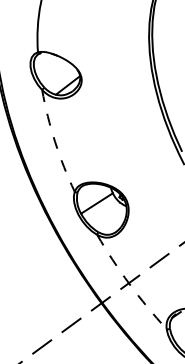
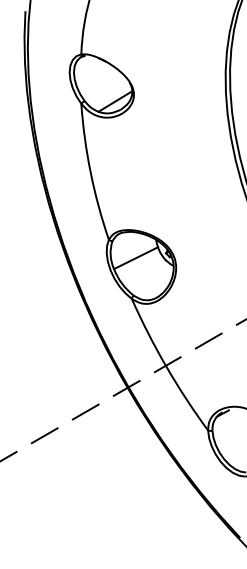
arc: (54, 141) -> (90, 172), dashed -> solid
arc: (129, 283) -> (166, 366), dashed -> solid

